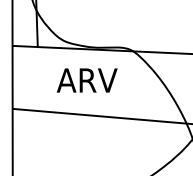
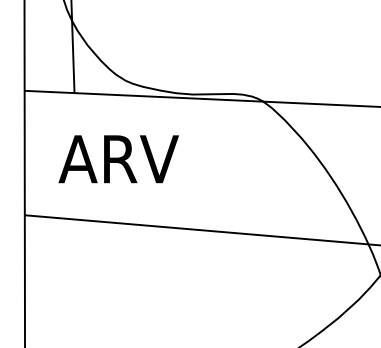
text: (86, 80) -> (117, 159), moved

